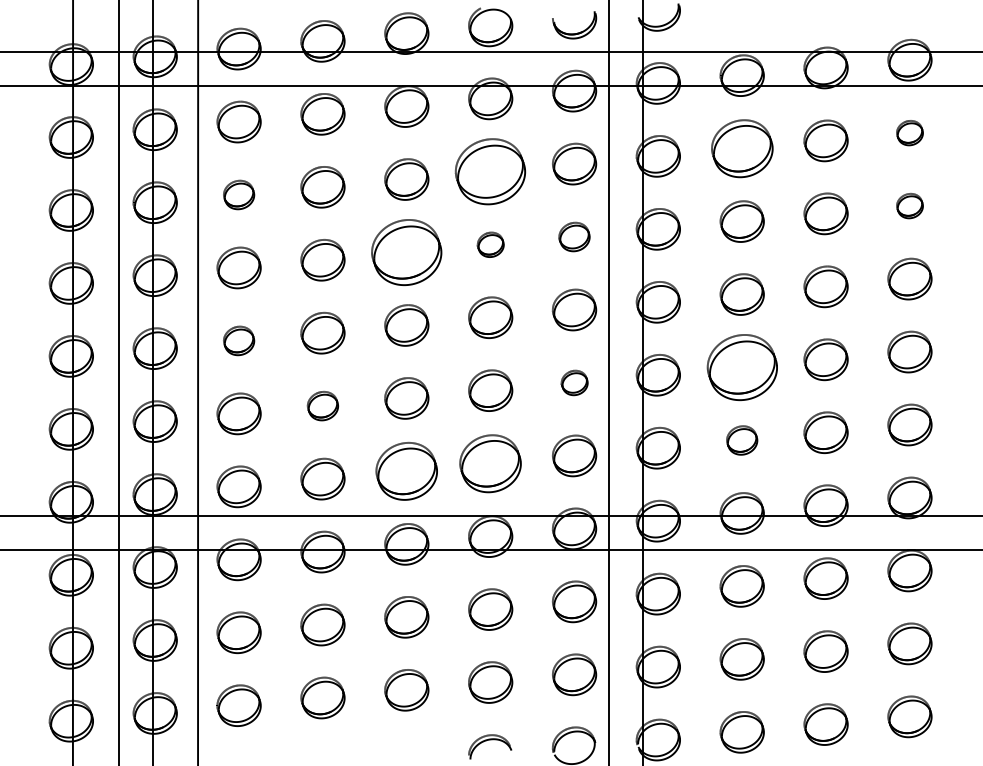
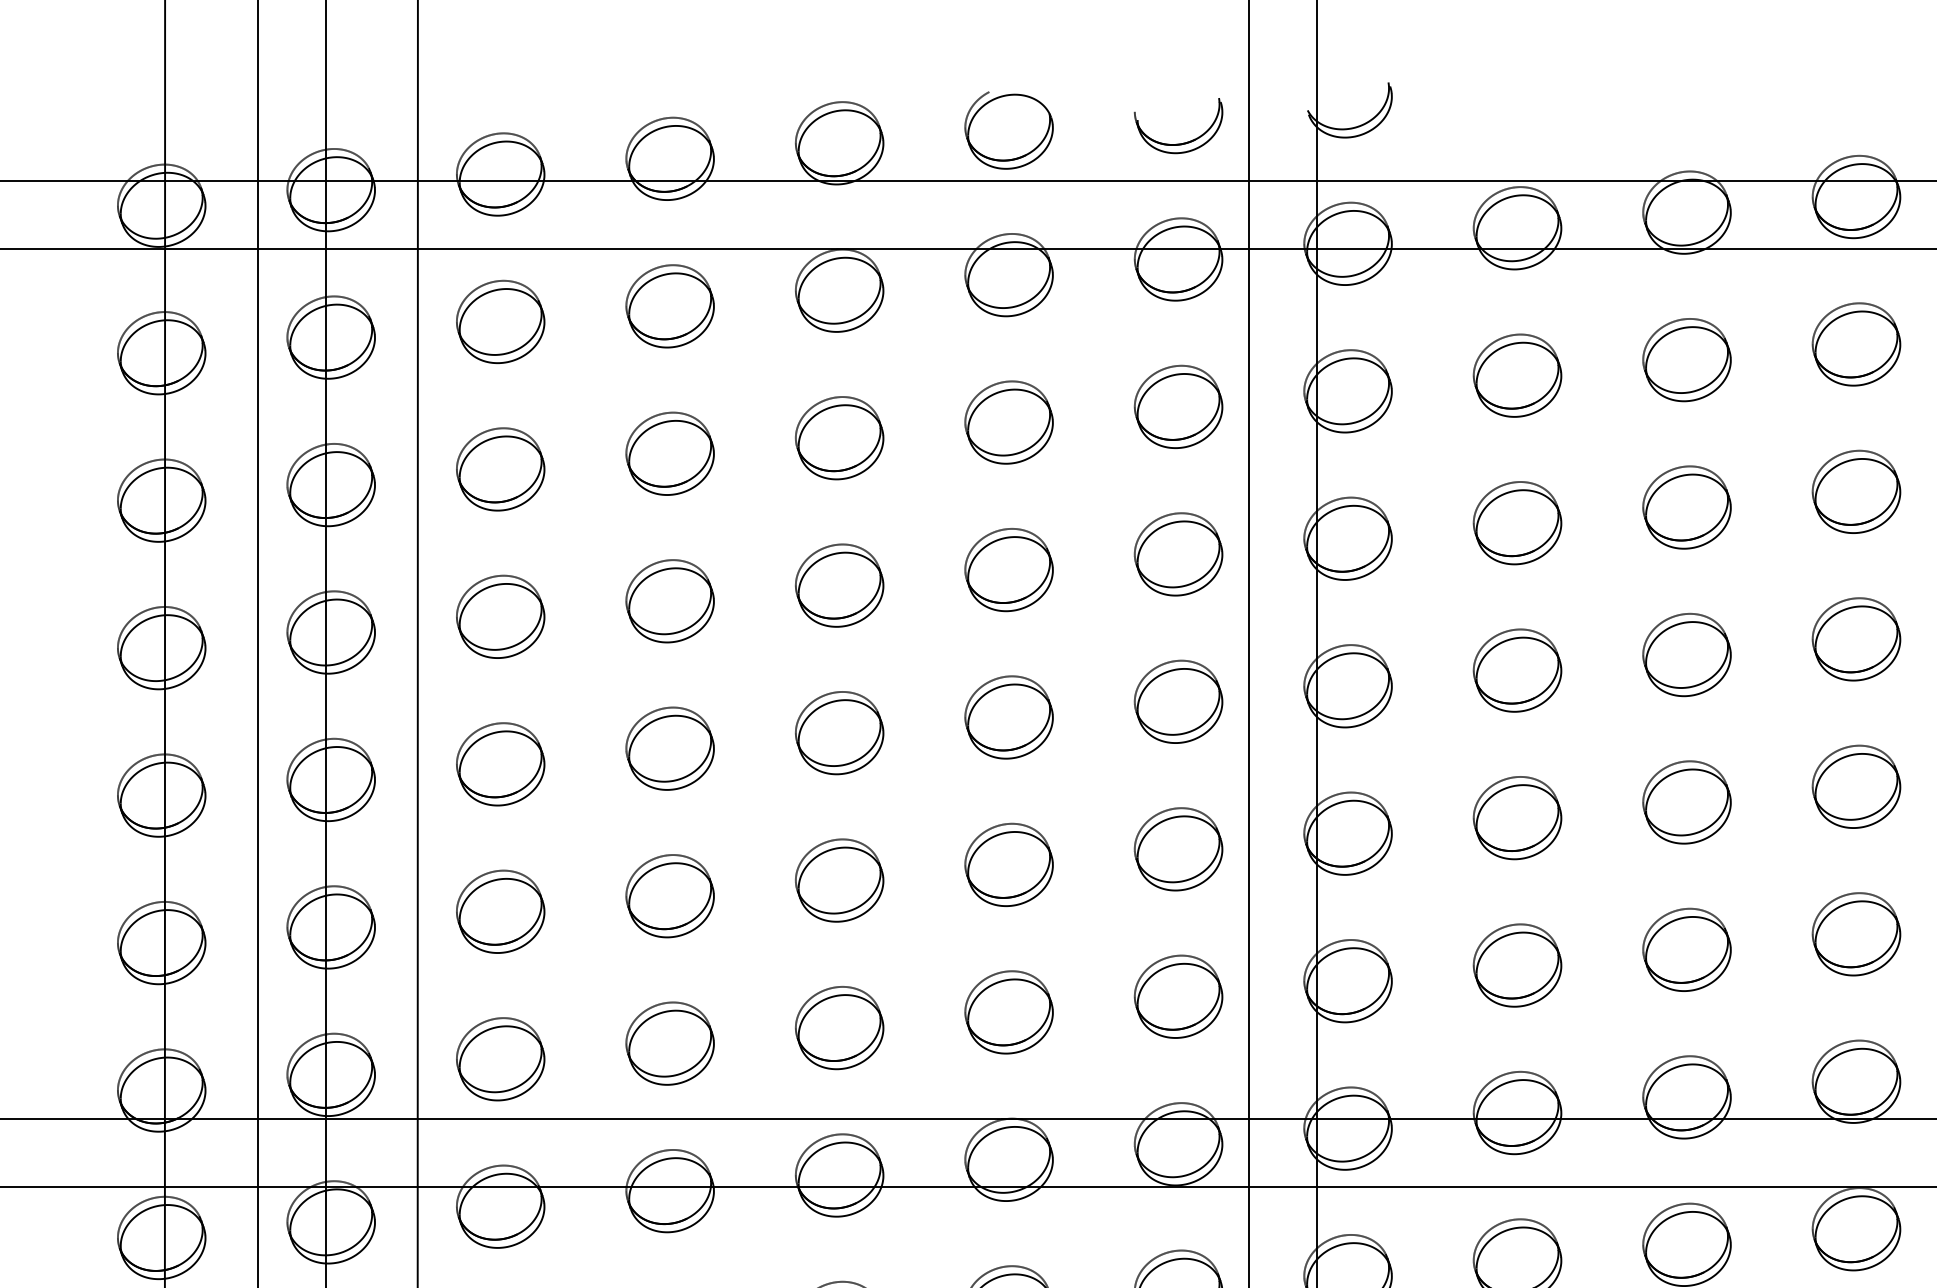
part: (909, 132) -> (1855, 343), size x1.67
part: (741, 148) -> (1516, 375), size x0.71
part: (490, 171) -> (1008, 421), size x0.62
part: (238, 194) -> (499, 468), size x1.43
part: (909, 205) -> (1855, 490), size x1.67
part: (574, 236) -> (1178, 553), size x1.43
part: (490, 244) -> (1008, 569), size x1.67
part: (406, 252) -> (838, 585), size x0.62
part: (238, 340) -> (499, 763), size x1.43
part: (741, 367) -> (1516, 818), size x0.62
part: (574, 382) -> (1178, 848), size x1.67
part: (322, 405) -> (669, 894), size x1.43
part: (741, 440) -> (1516, 965), size x1.43
part: (490, 463) -> (1008, 1012), size x0.71
part: (406, 471) -> (838, 1028), size x0.71

